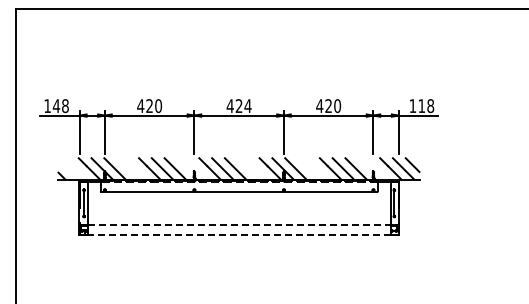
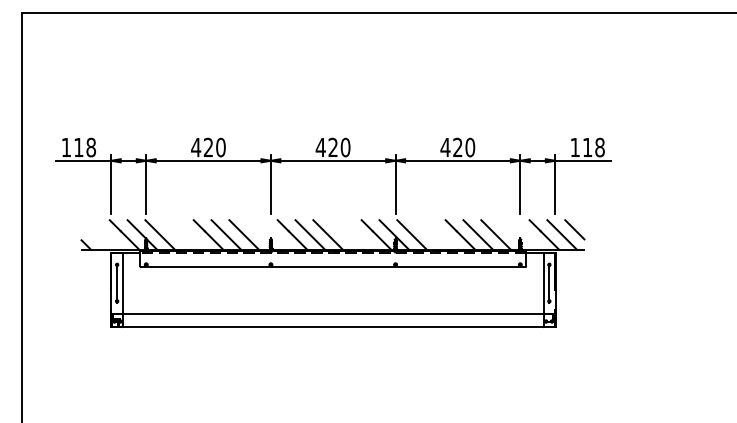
text: (56, 105) -> (78, 146), 148 -> 118
text: (247, 106) -> (344, 148), 424 -> 420
line: (239, 225) -> (333, 313), dashed -> solid
line: (238, 234) -> (332, 326), dashed -> solid

